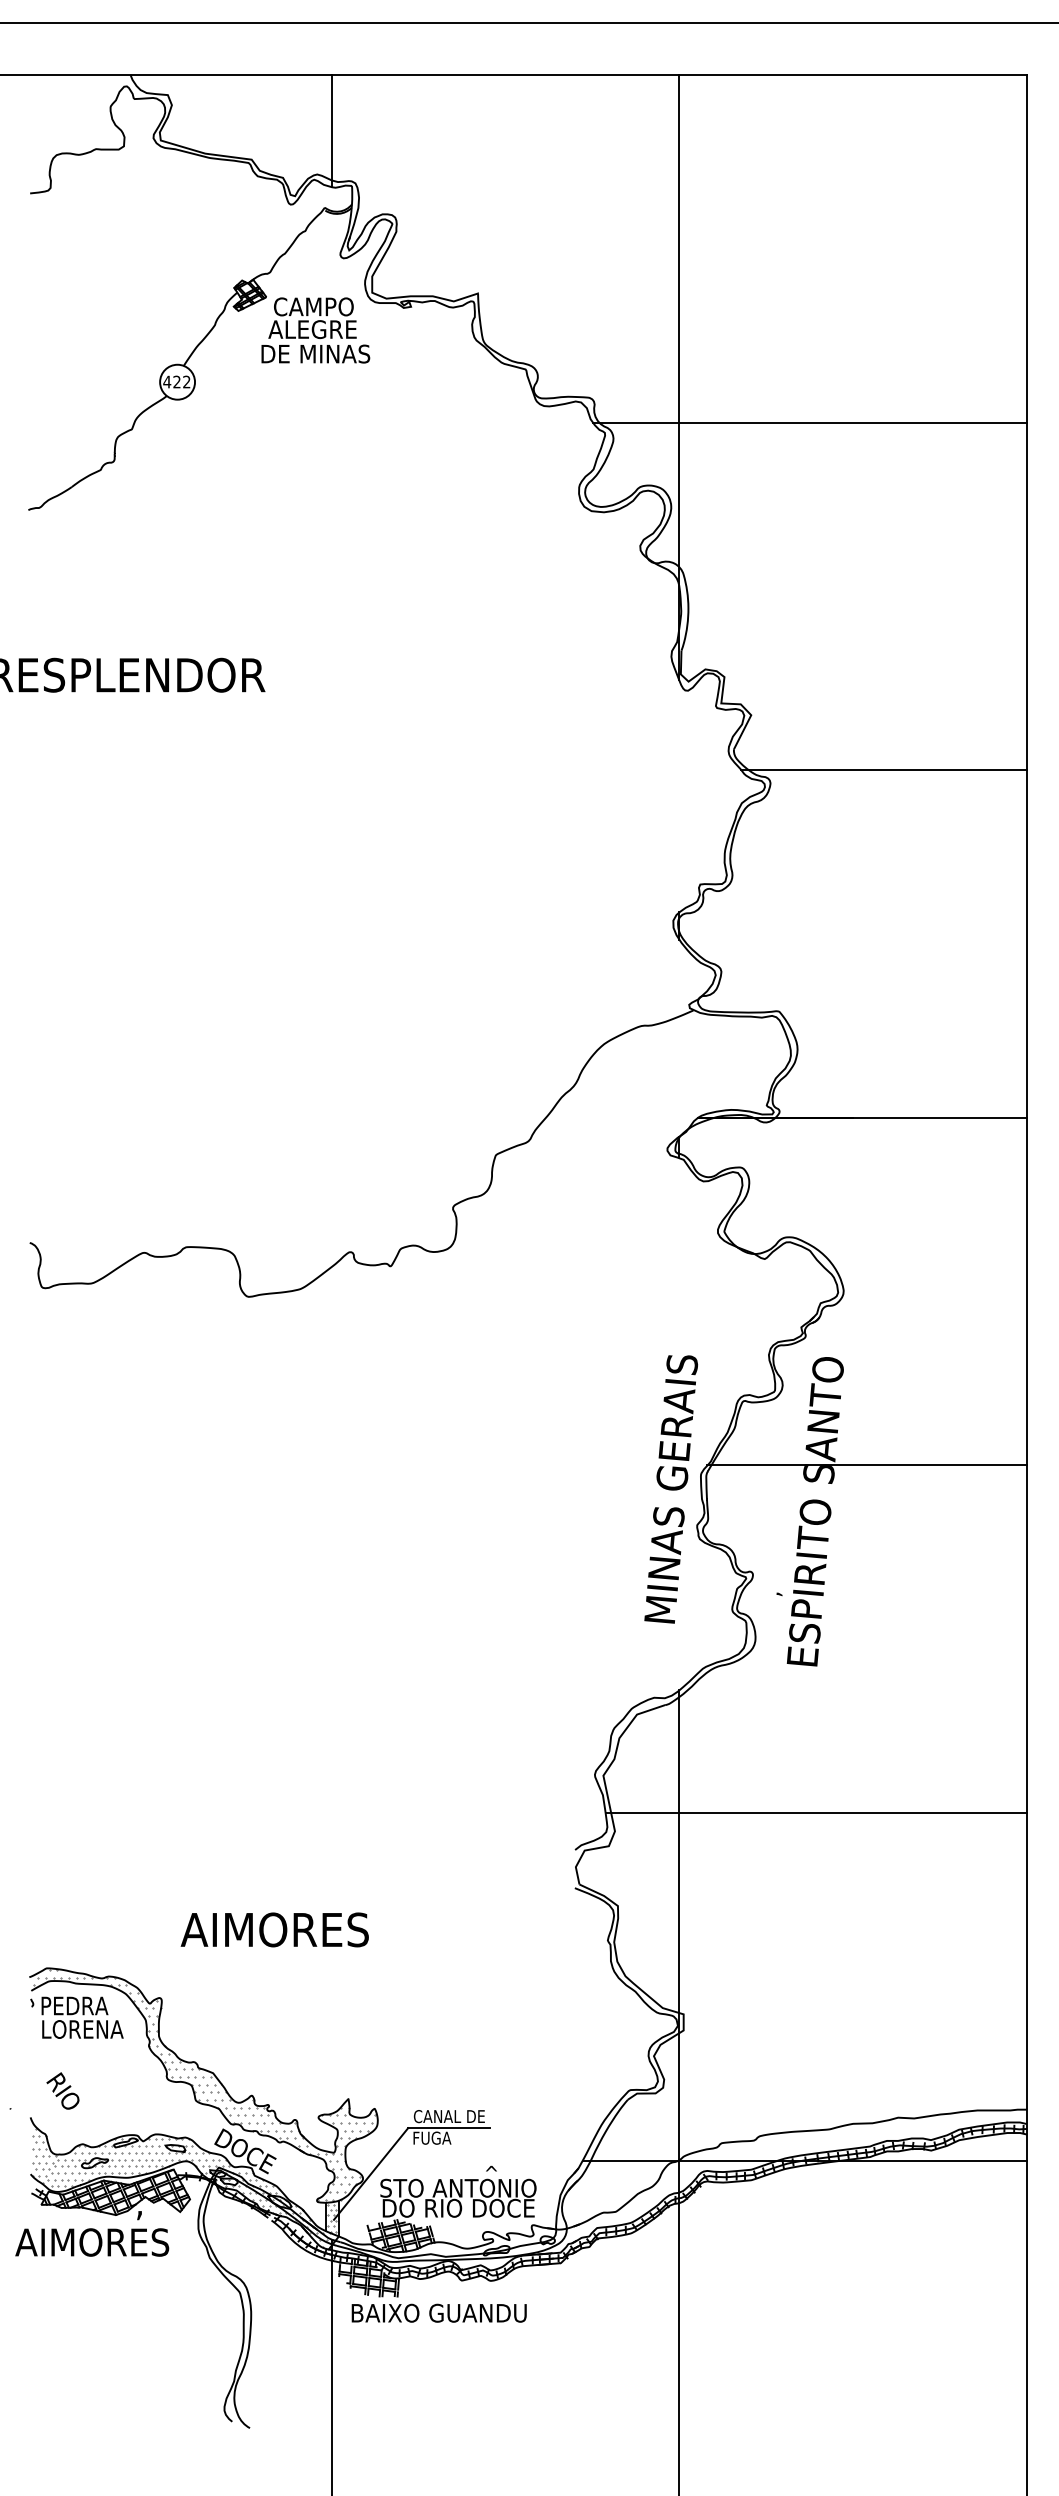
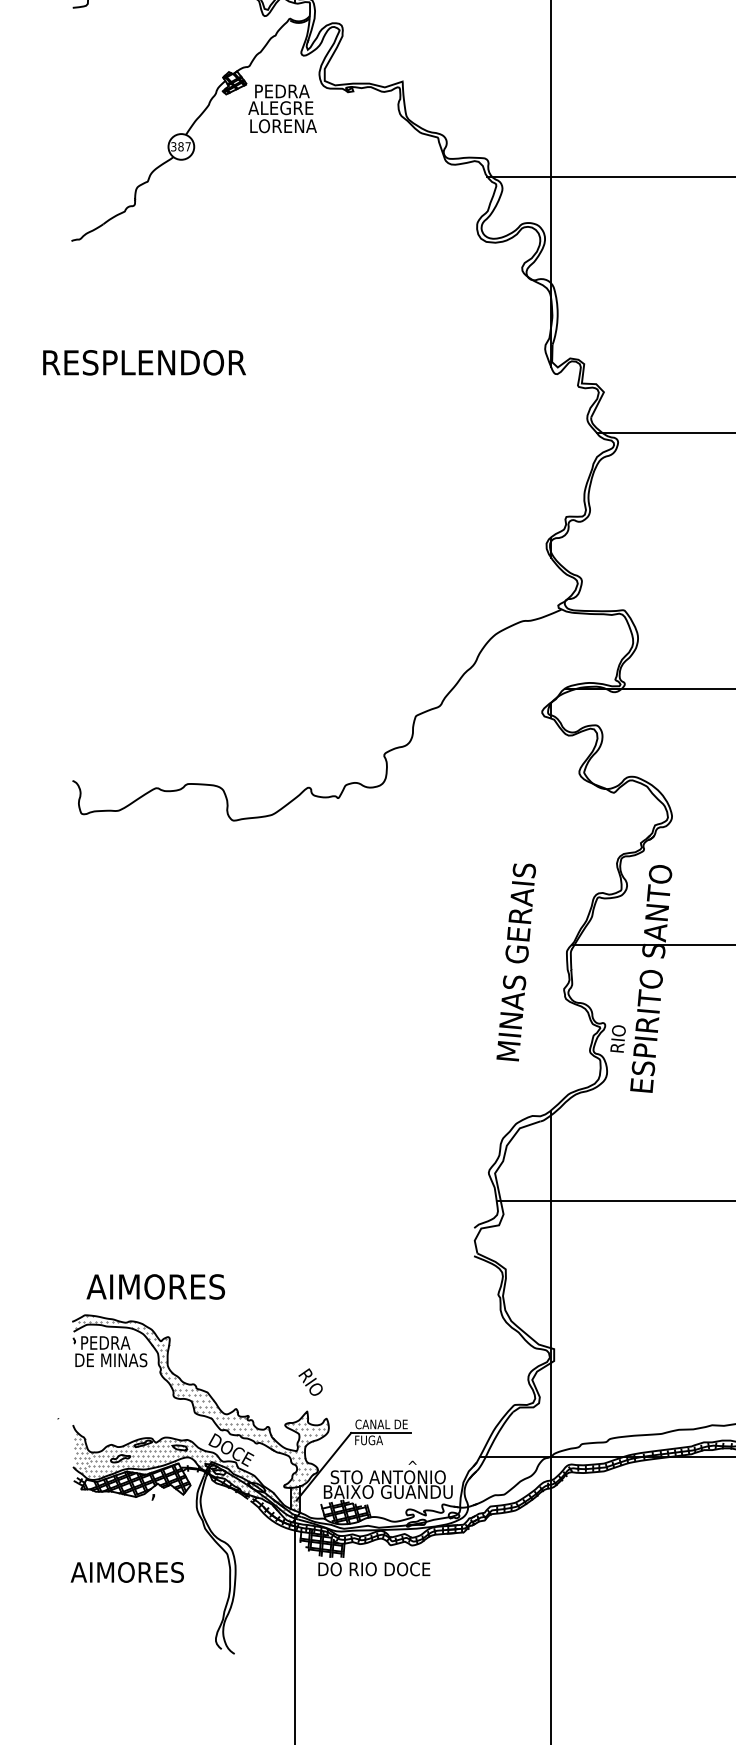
text: (313, 306) -> (281, 91), CAMPO -> PEDRA
text: (315, 353) -> (282, 125), DE MINAS -> LORENA
text: (176, 381) -> (180, 146), 422 -> 387
text: (670, 1489) -> (515, 962), moved
text: (771, 1592) -> (618, 1038), , -> RIO
text: (274, 1929) -> (155, 1286), moved
text: (82, 2029) -> (111, 1360), LORENA -> DE MINAS
text: (62, 2090) -> (310, 1381), moved
text: (458, 2207) -> (388, 1491), DO RIO DOCE -> BAIXO GUANDU
text: (92, 2242) -> (127, 1572), moved
text: (438, 2312) -> (373, 1568), BAIXO GUANDU -> DO RIO DOCE

